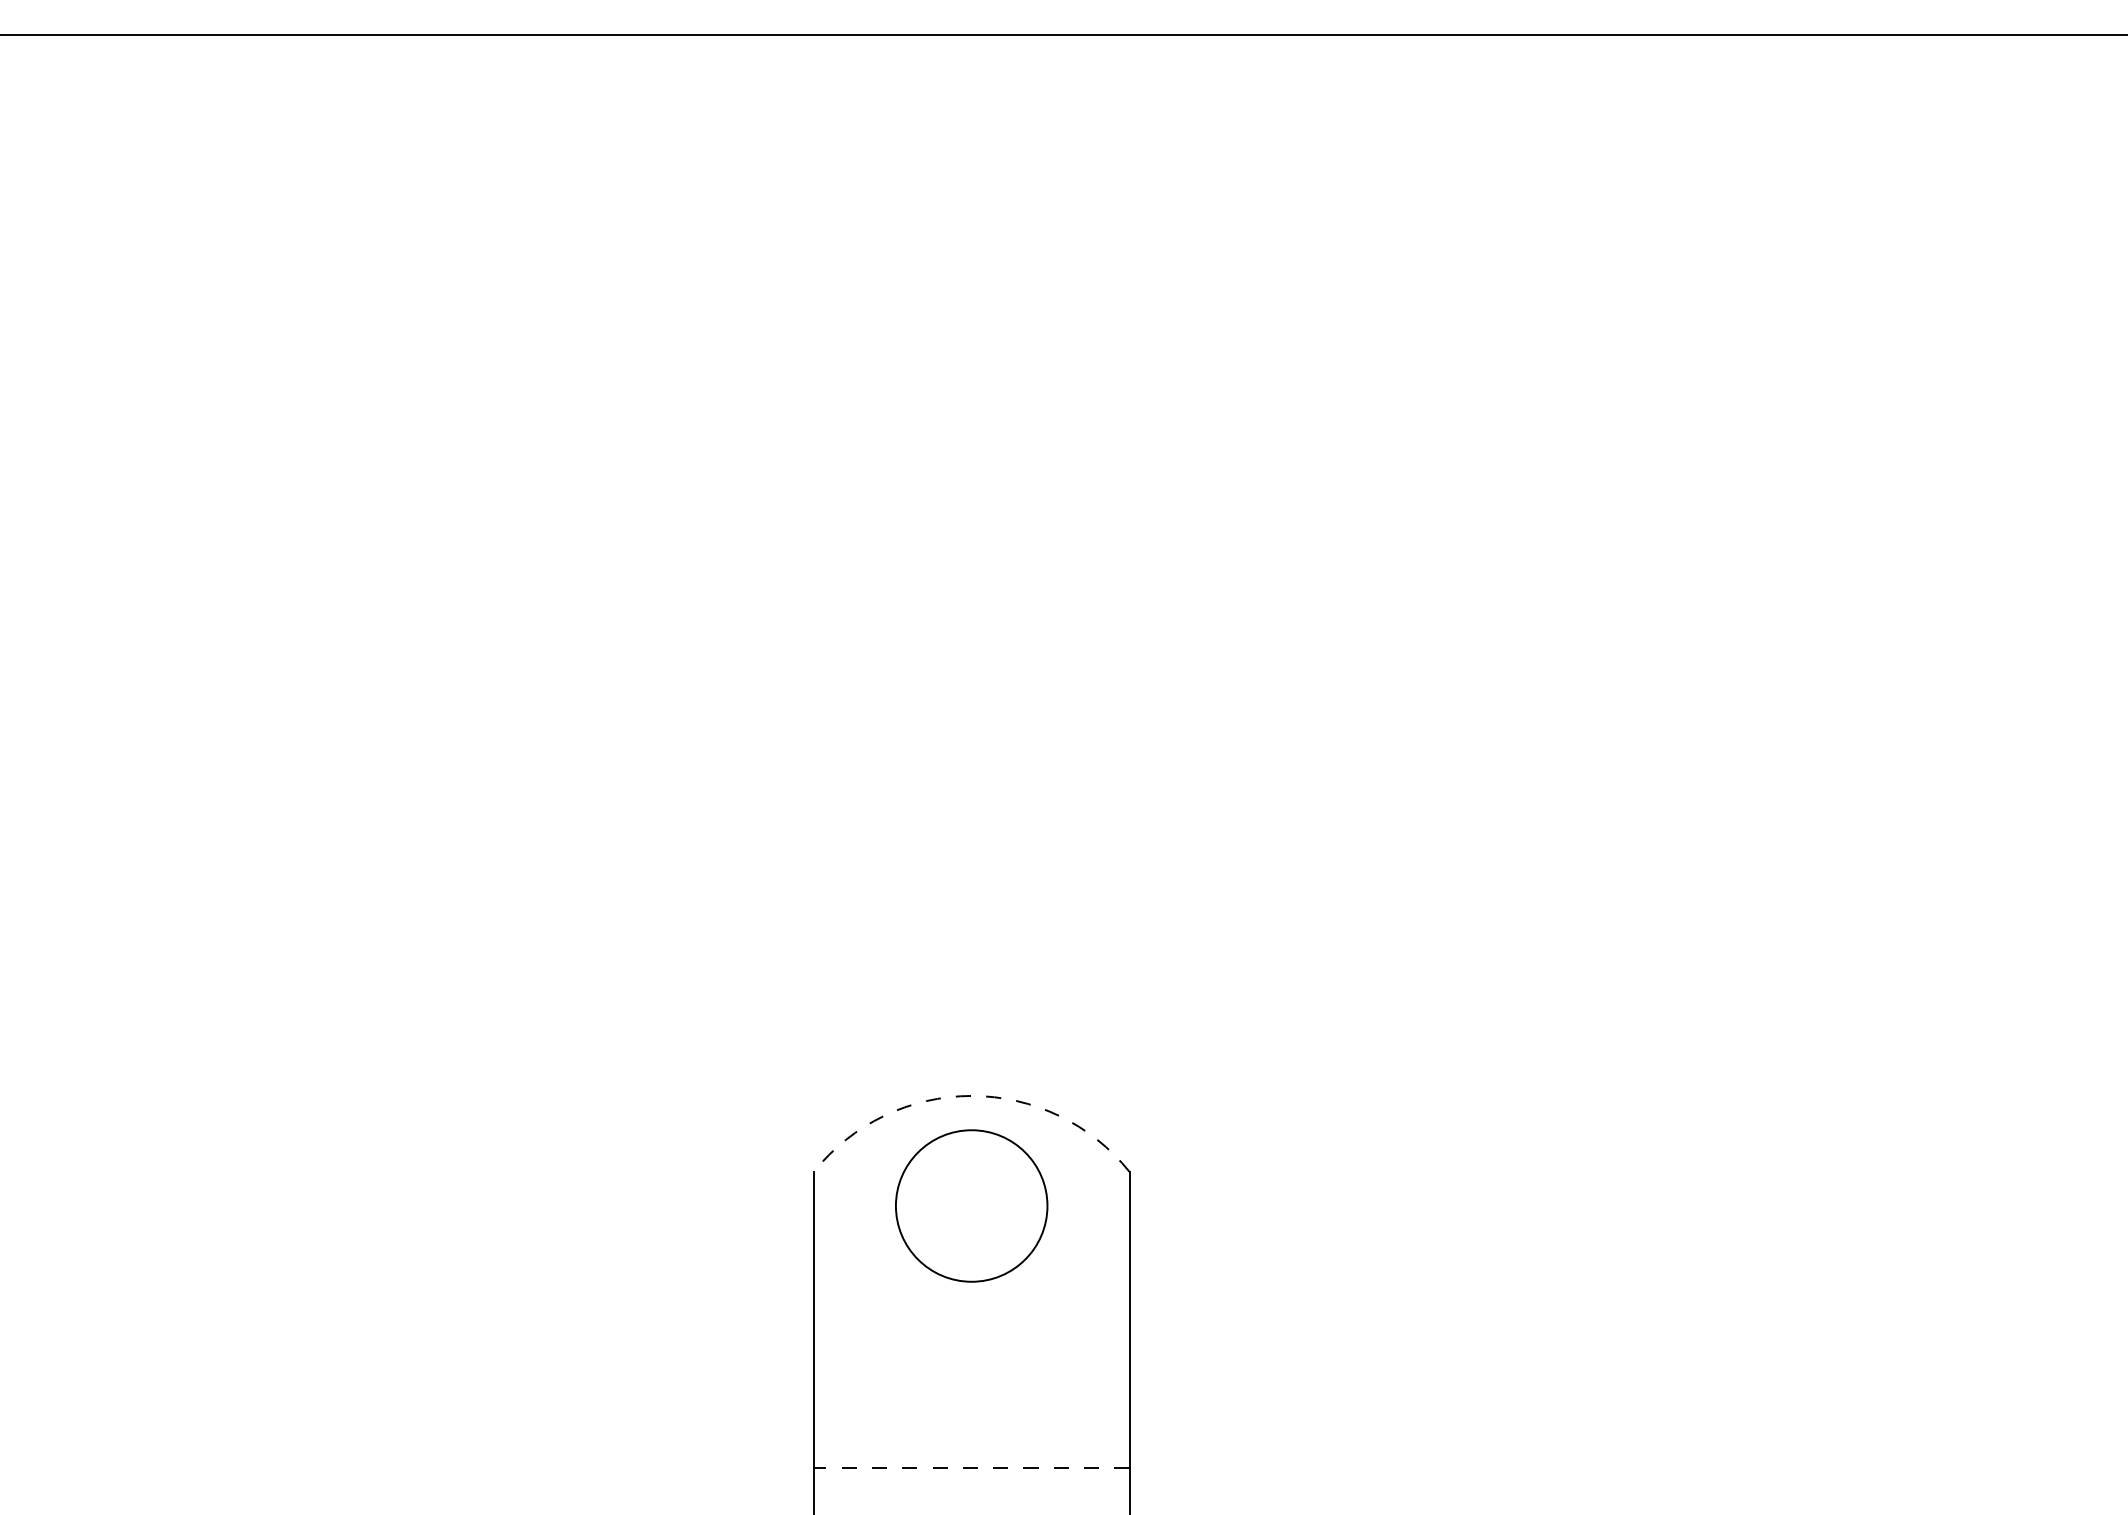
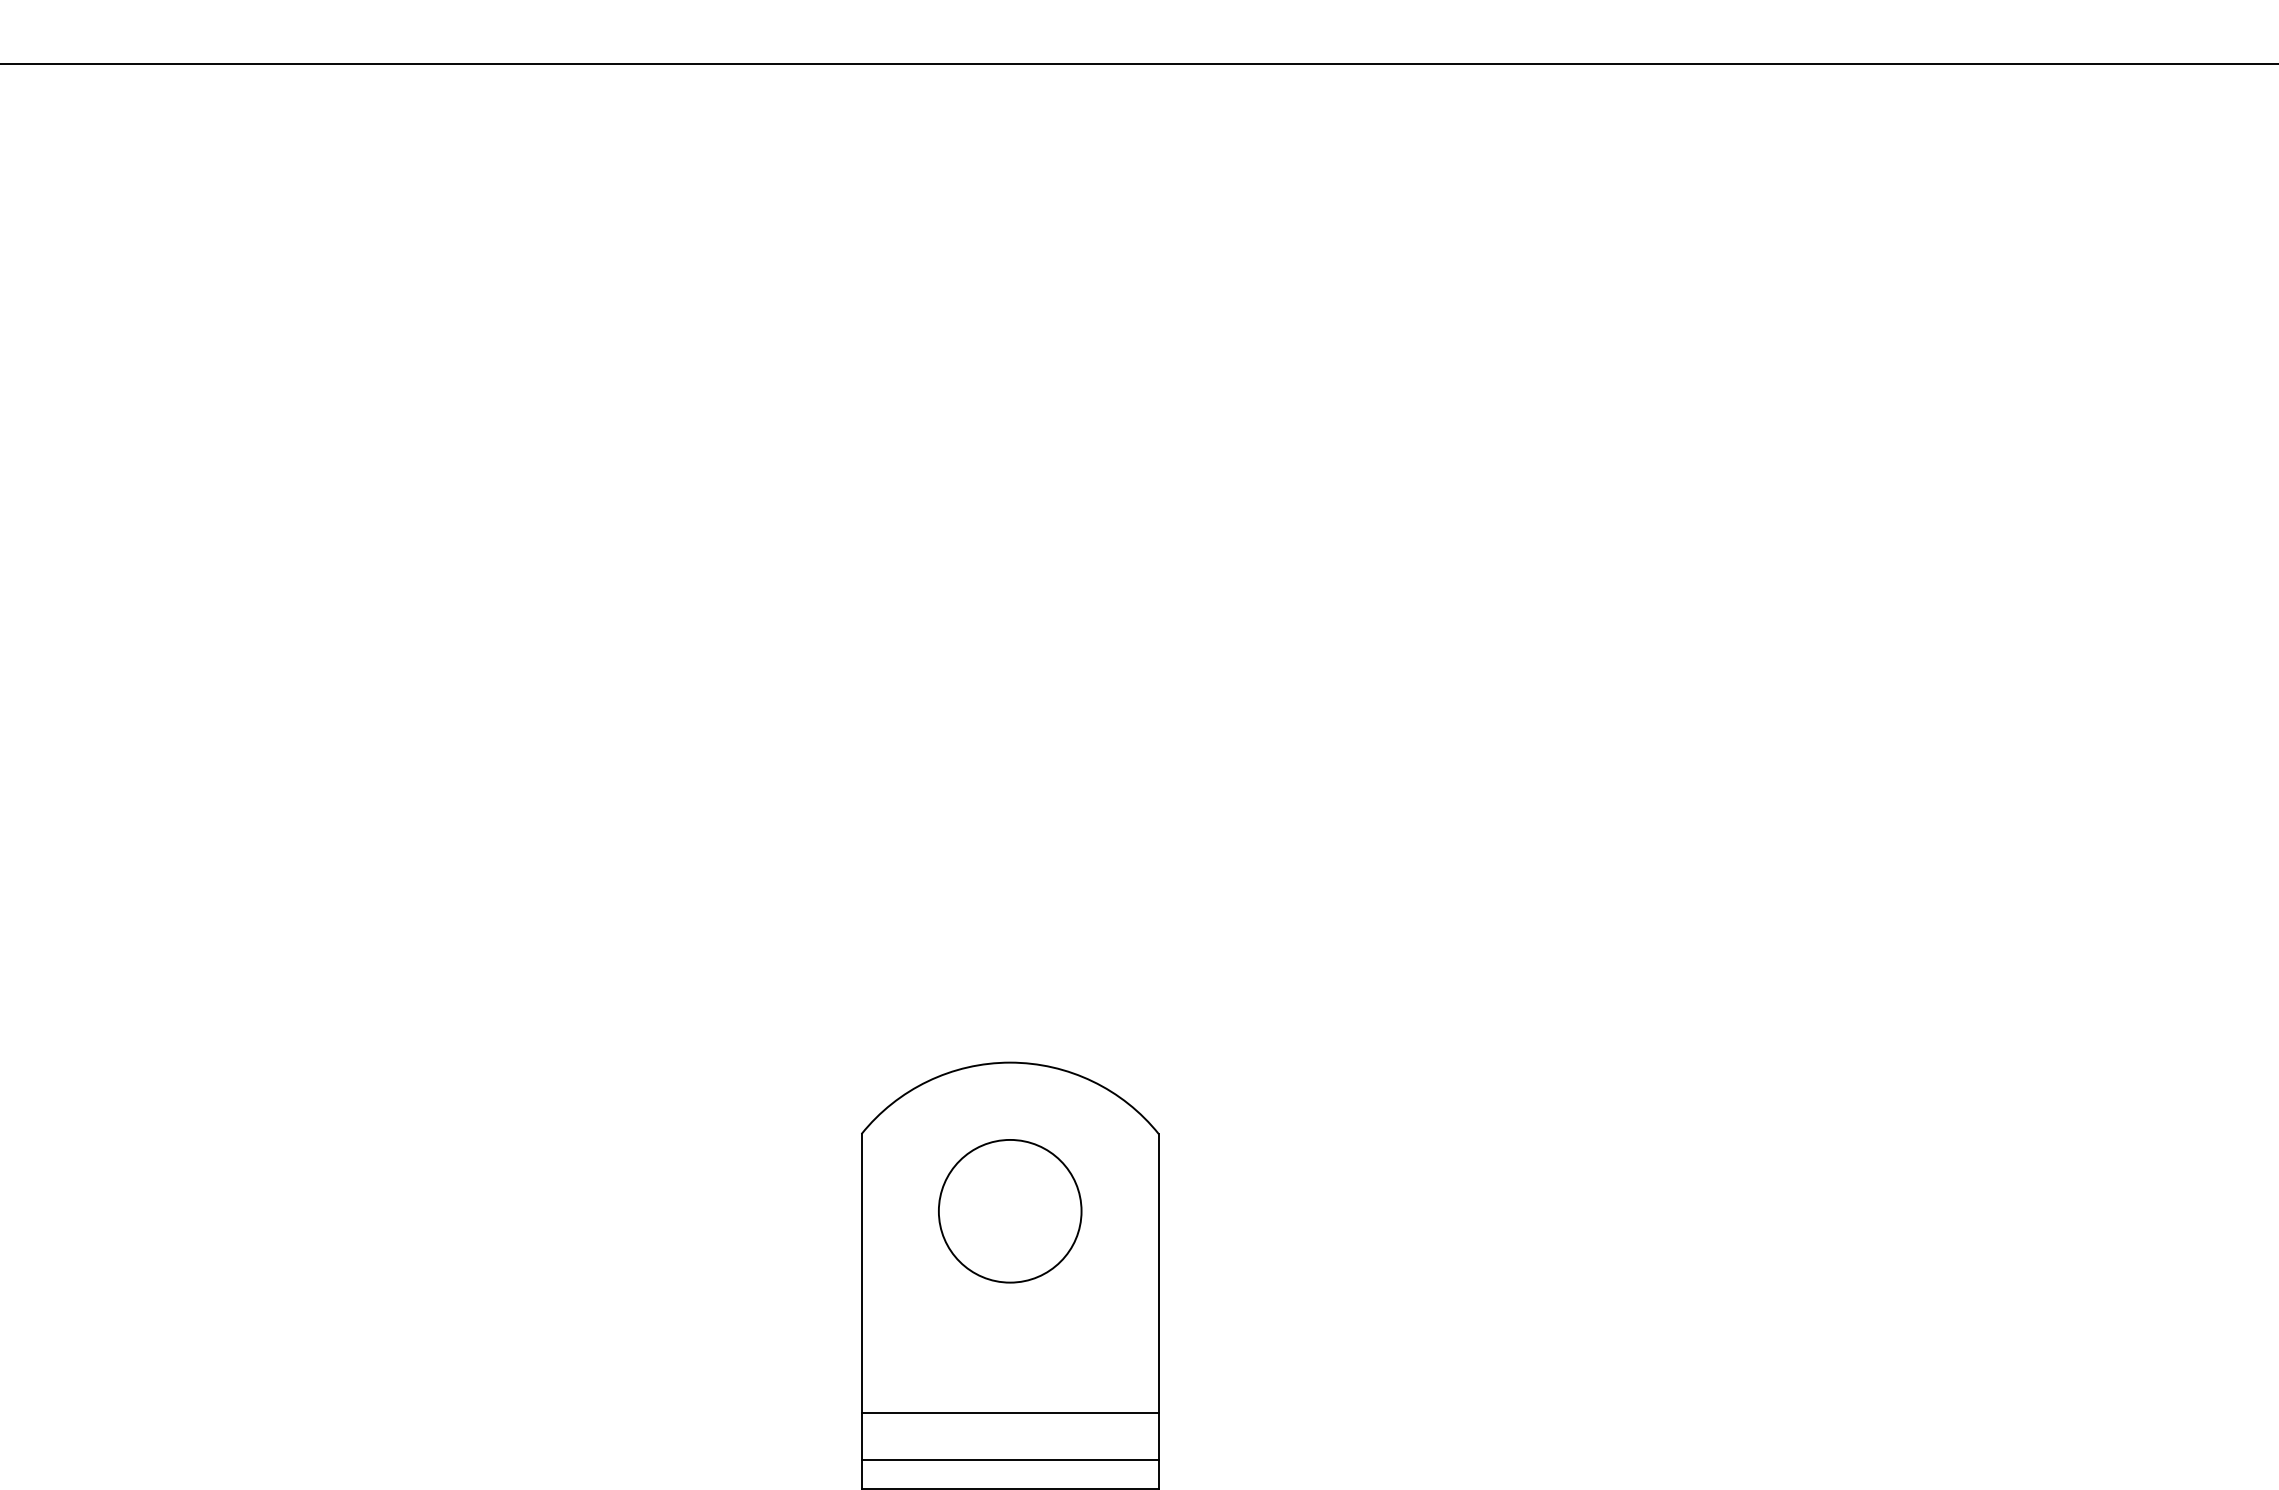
arc: (972, 1095) -> (1010, 1062), dashed -> solid
circle: (972, 1206) -> (1010, 1211), moved
line: (972, 1468) -> (1010, 1413), dashed -> solid

